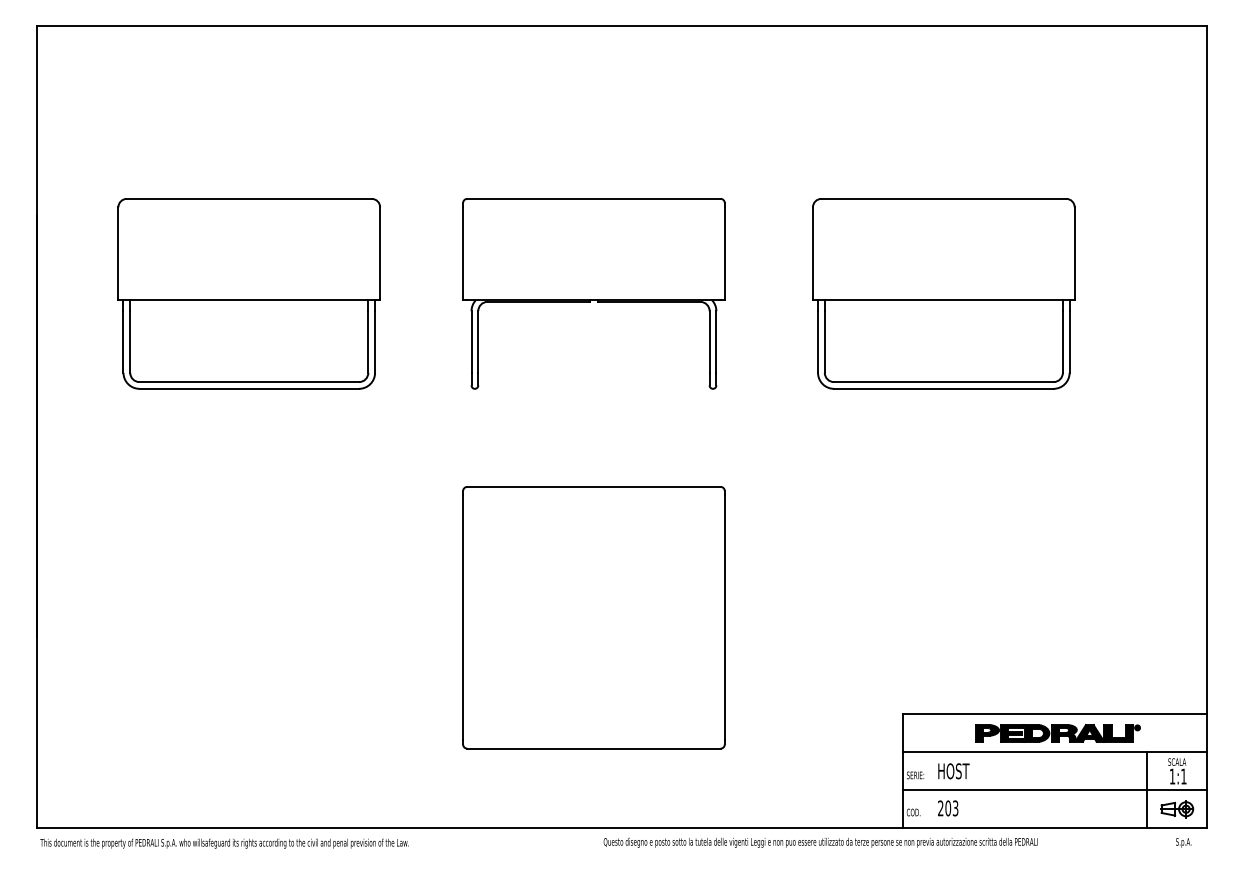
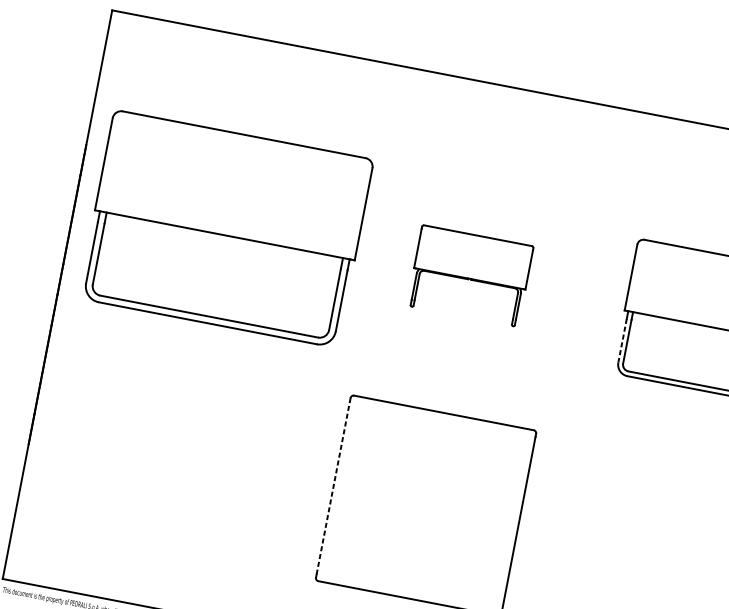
part: (248, 293) -> (225, 228), size x1.4
part: (593, 293) -> (470, 275), size x0.6
line: (818, 342) -> (622, 341), solid -> dashed
line: (463, 617) -> (333, 487), solid -> dashed

